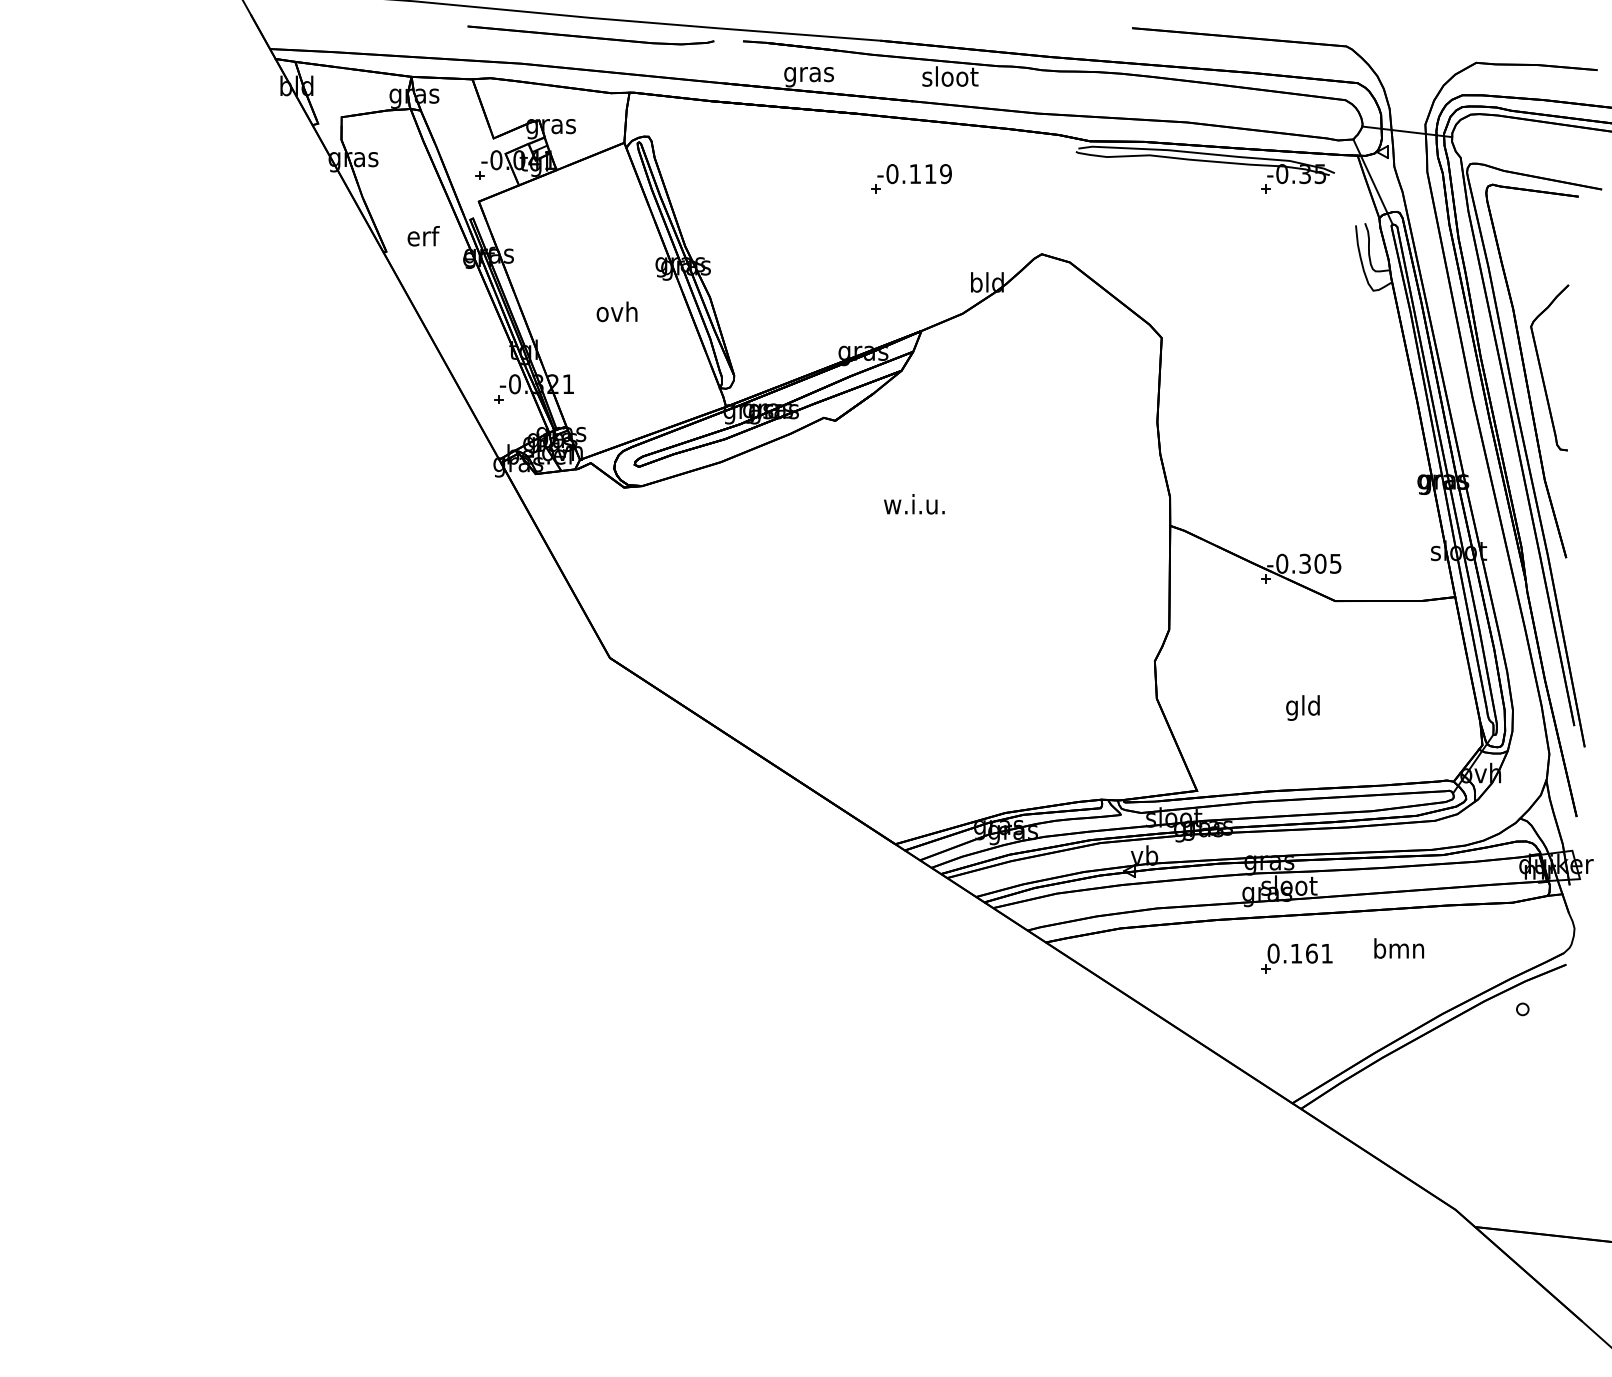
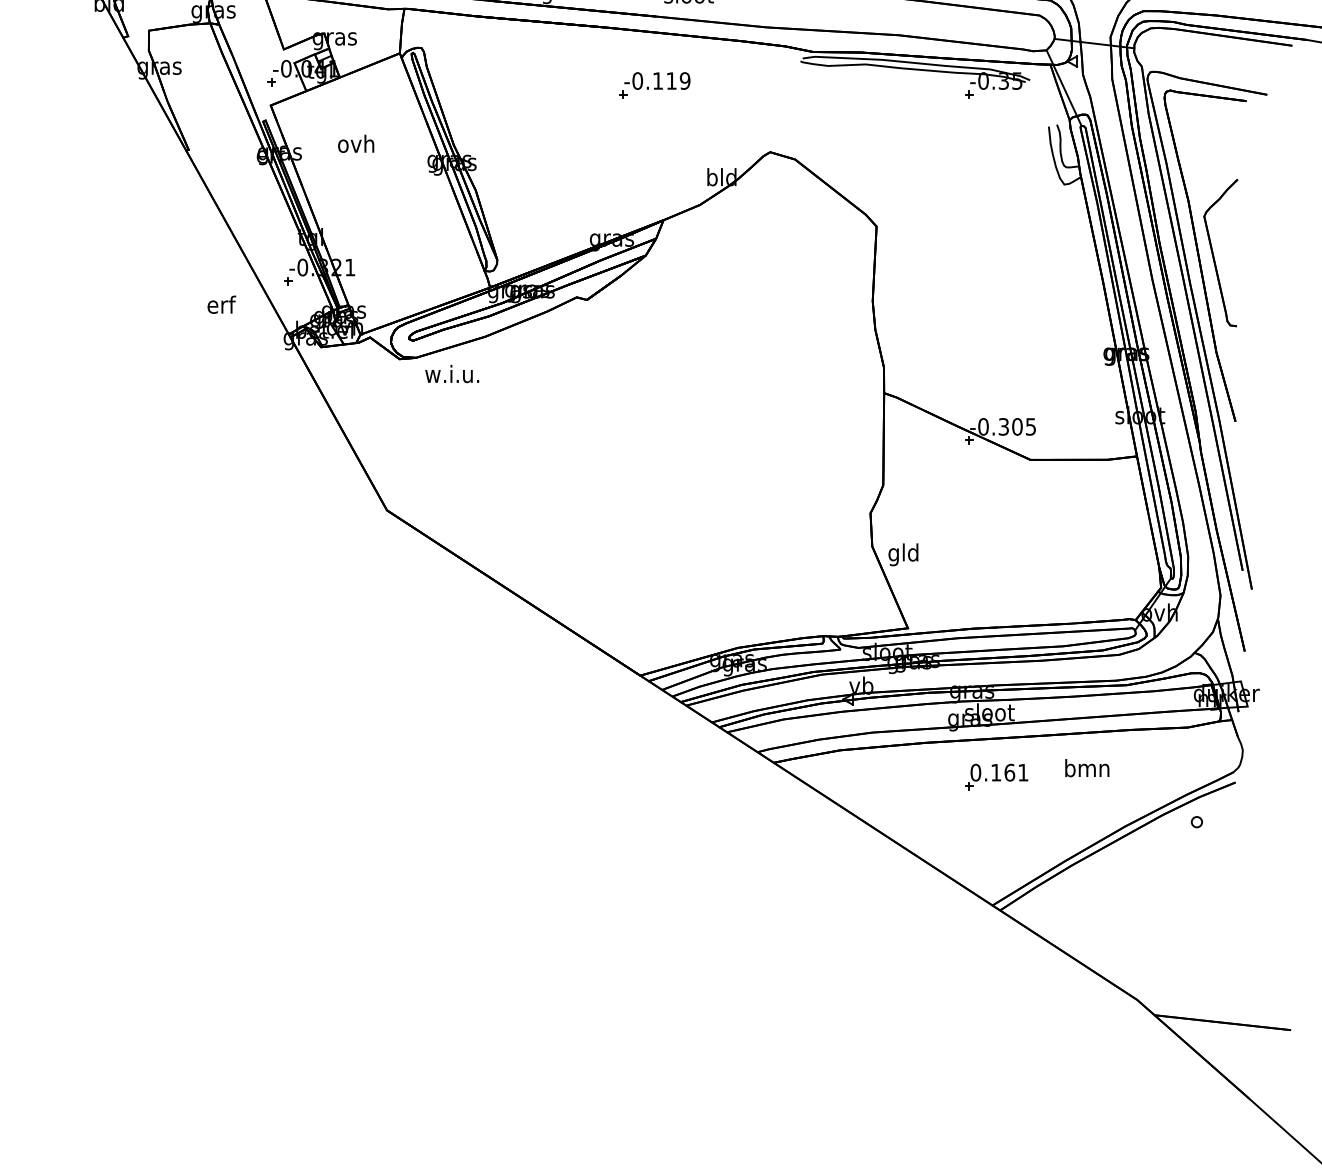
text: (423, 236) -> (221, 305), moved
text: (616, 311) -> (355, 143), moved
text: (914, 504) -> (452, 374), moved
text: (1302, 707) -> (903, 554), moved

